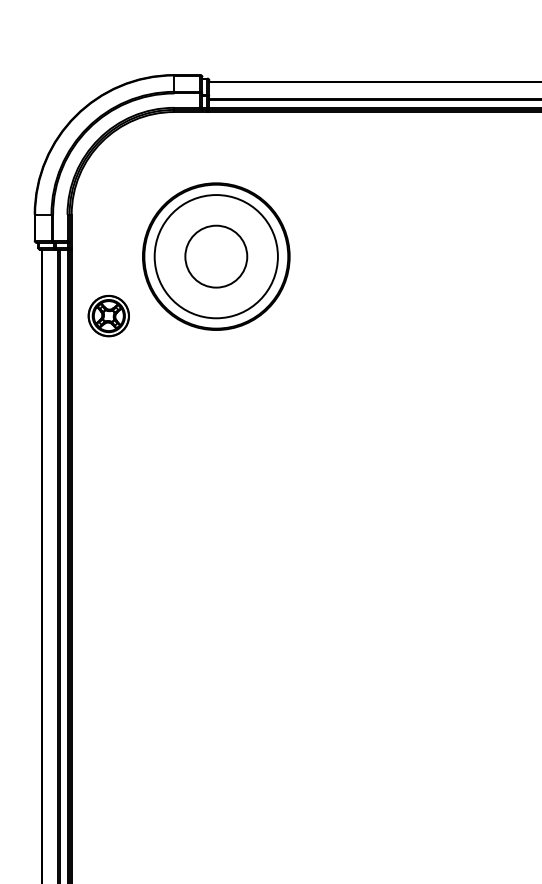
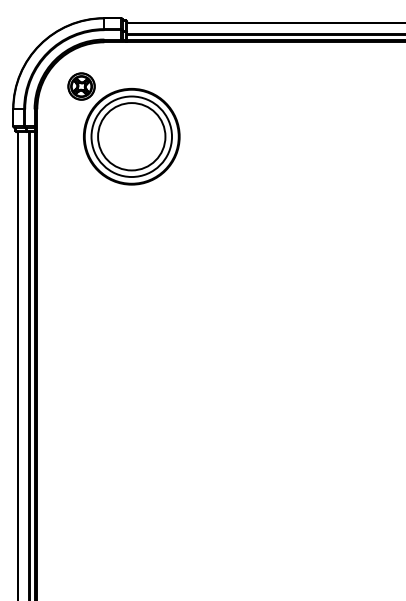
circle: (215, 256) -> (131, 136), size x1.67
part: (108, 315) -> (81, 86), moved

